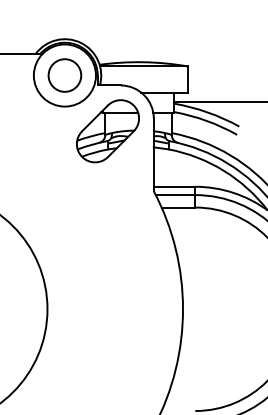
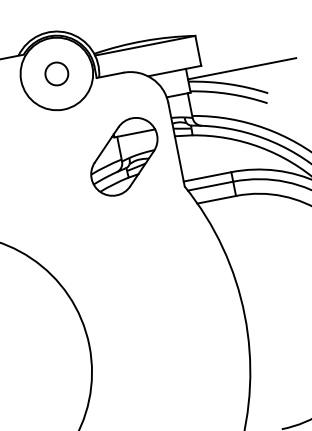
circle: (64, 75) -> (56, 74), size x0.6
part: (107, 131) -> (123, 157), moved

